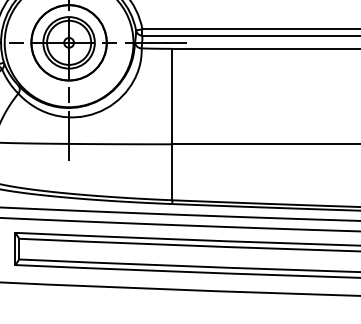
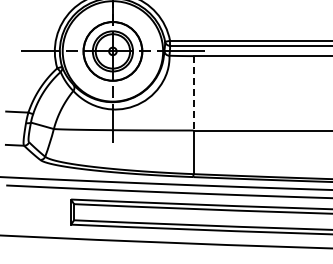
line: (172, 96) -> (193, 93), solid -> dashed

